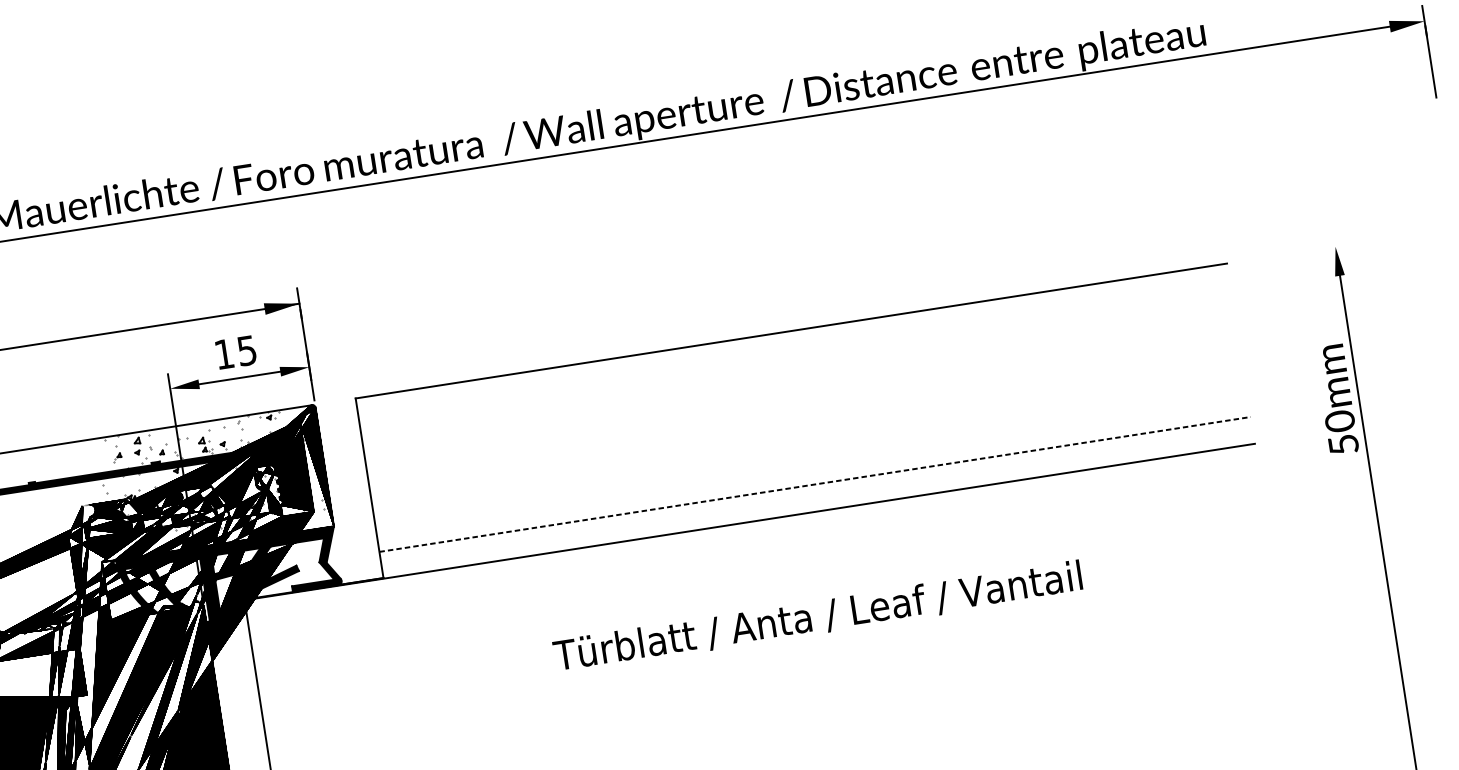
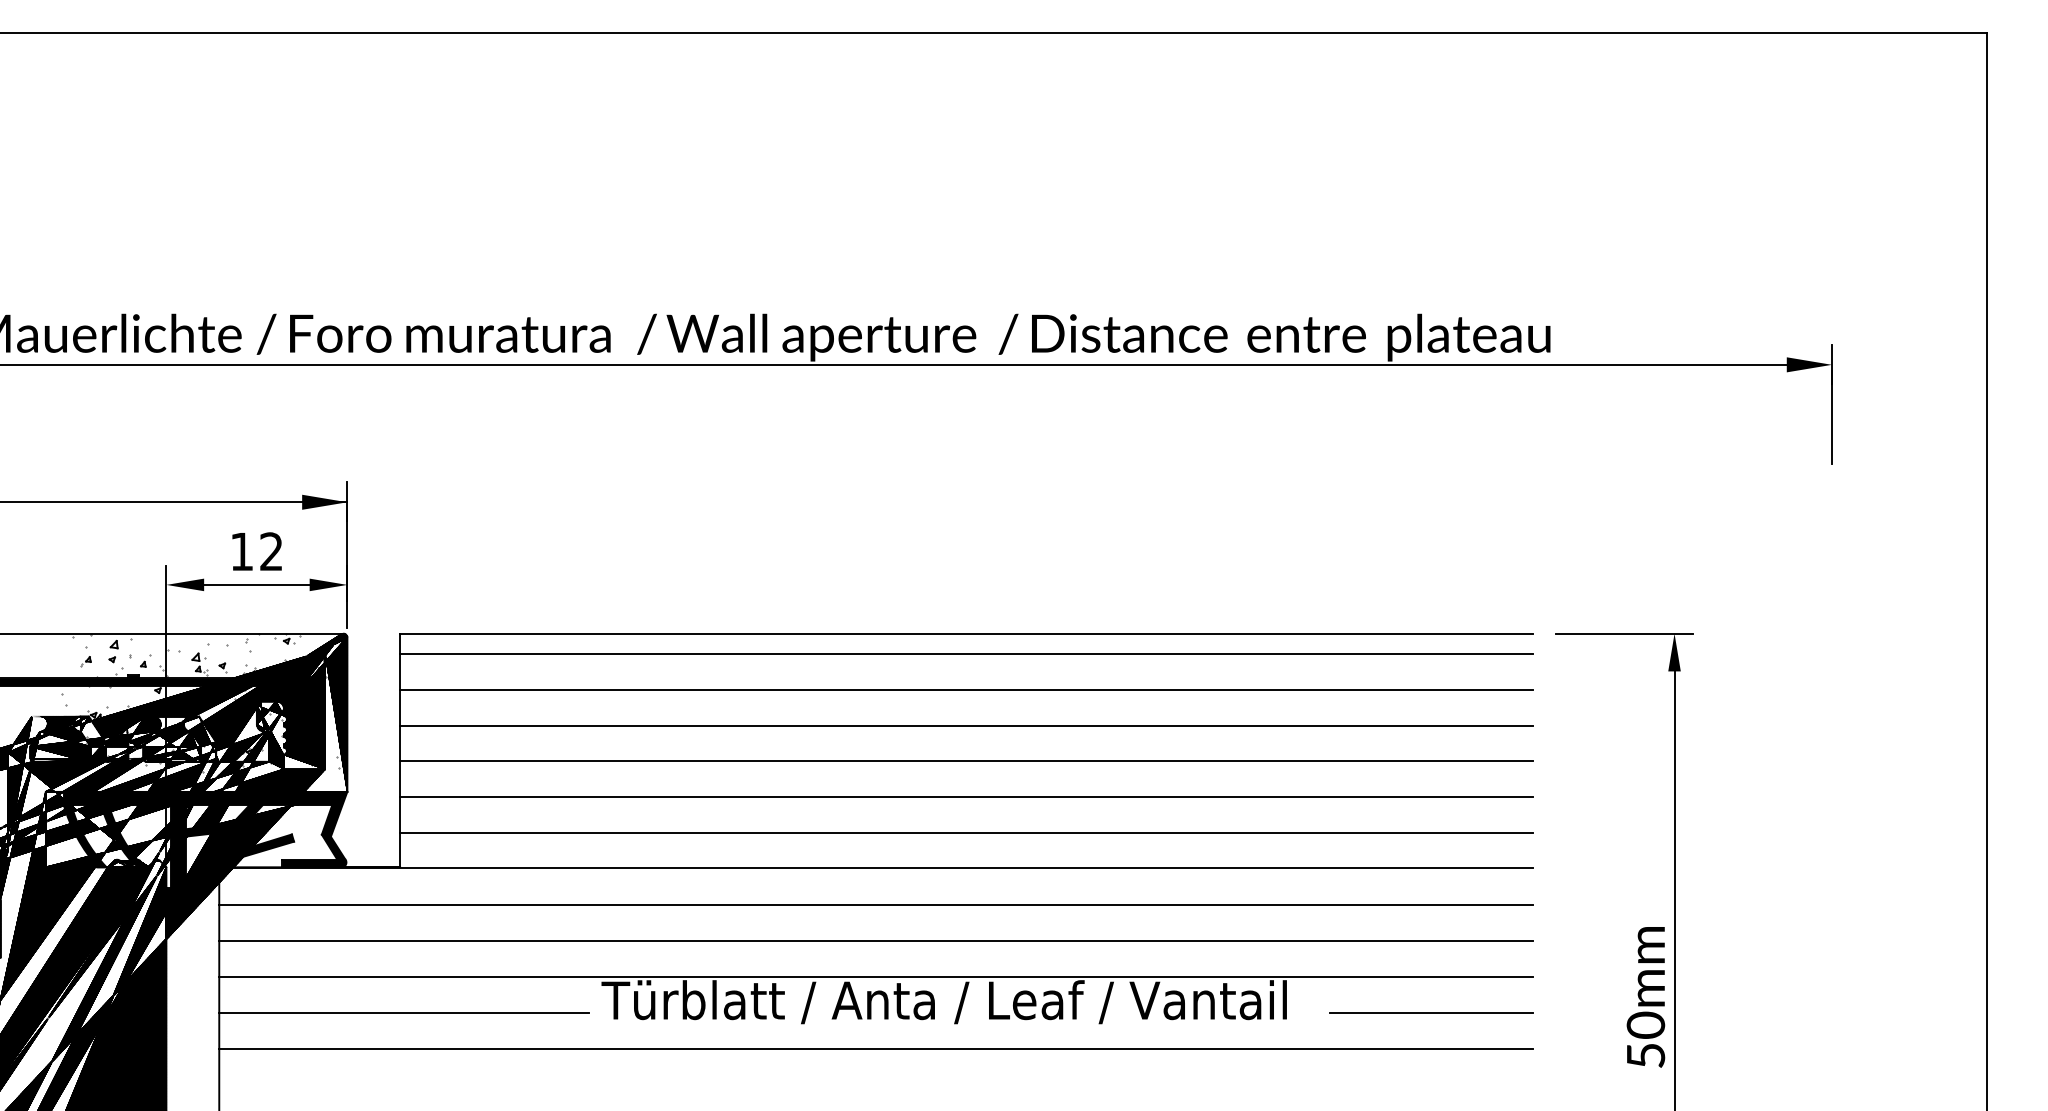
line: (1297, 252) -> (1624, 633), added
line: (793, 346) -> (966, 653), added
text: (247, 350) -> (271, 551), 15 -> 12
line: (797, 373) -> (966, 689), added
text: (1336, 400) -> (1645, 997), moved
line: (802, 401) -> (966, 725), added
line: (806, 429) -> (966, 761), added
line: (810, 456) -> (966, 797), added
line: (814, 484) -> (966, 833), dashed -> solid
line: (754, 550) -> (876, 905), added
line: (1193, 566) -> (1431, 1012), added
line: (758, 577) -> (876, 940), added
line: (762, 605) -> (876, 976), added
line: (771, 660) -> (876, 1048), added
line: (404, 689) -> (404, 1012), added

